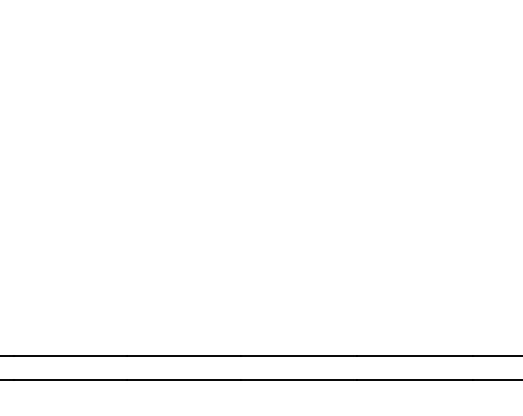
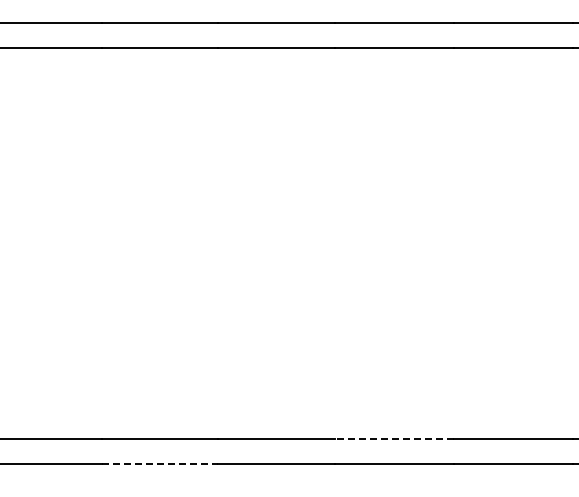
line: (298, 355) -> (394, 438), solid -> dashed
line: (70, 380) -> (159, 463), solid -> dashed

